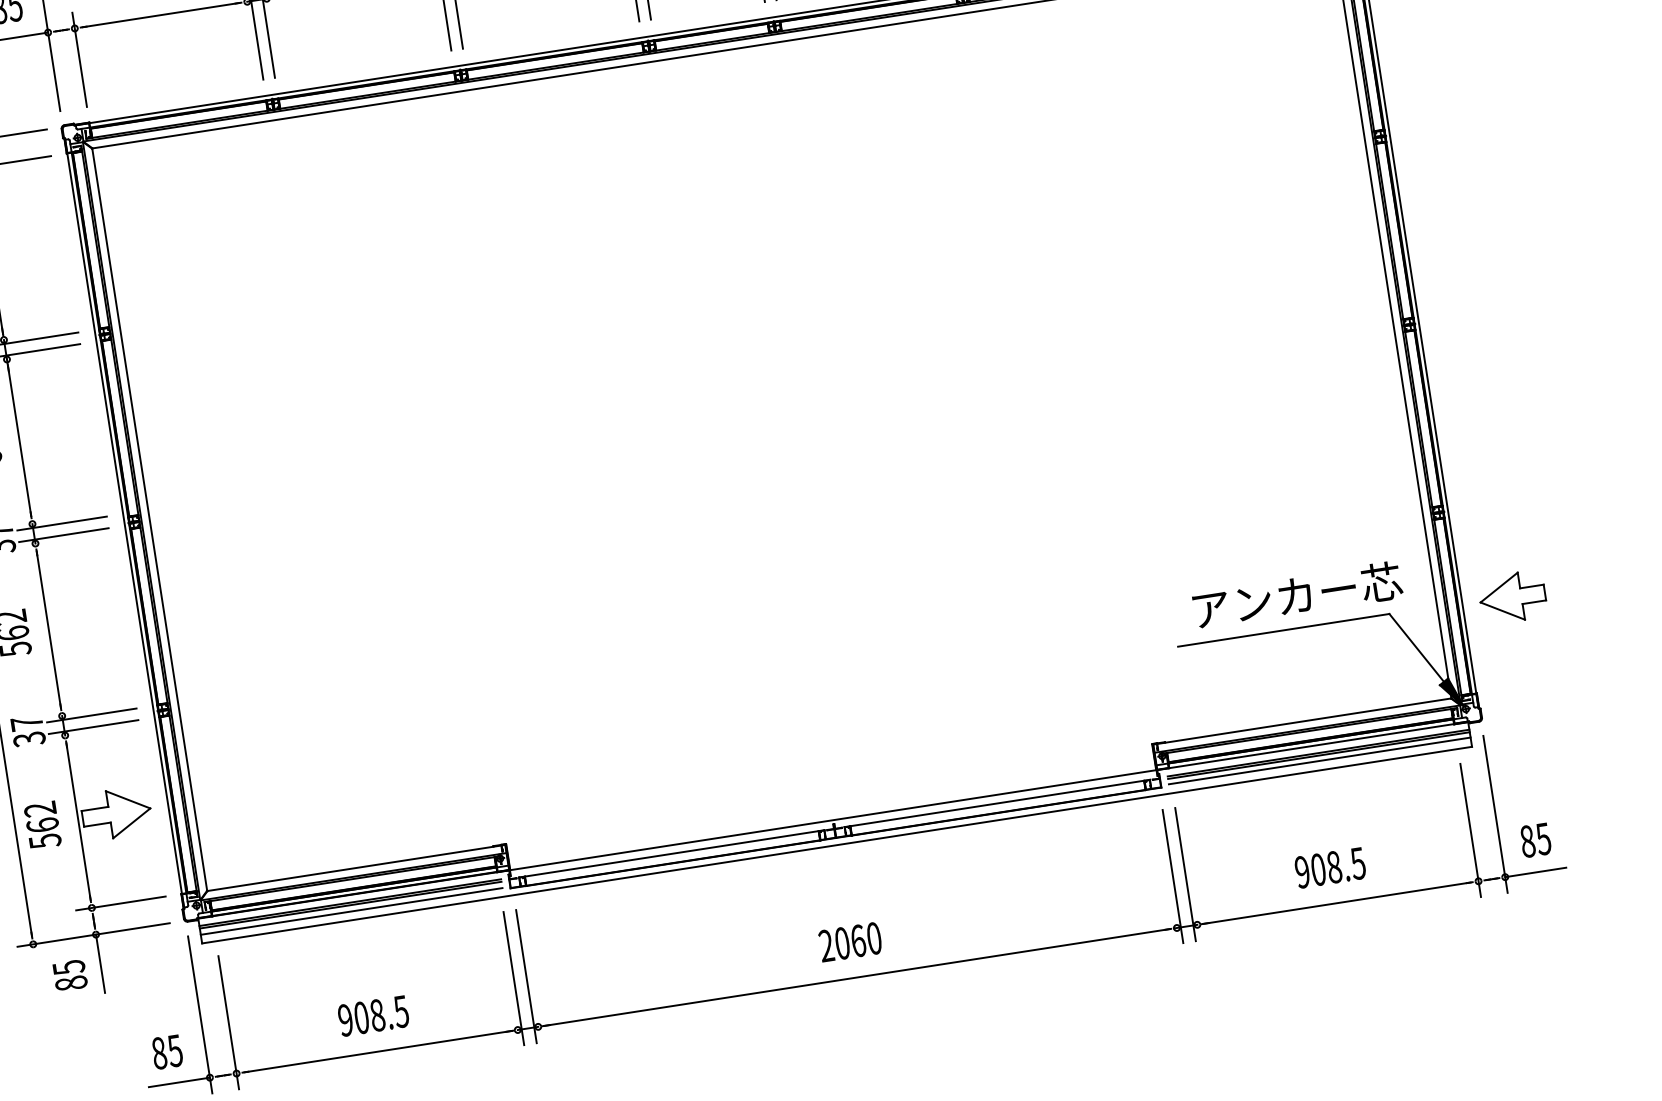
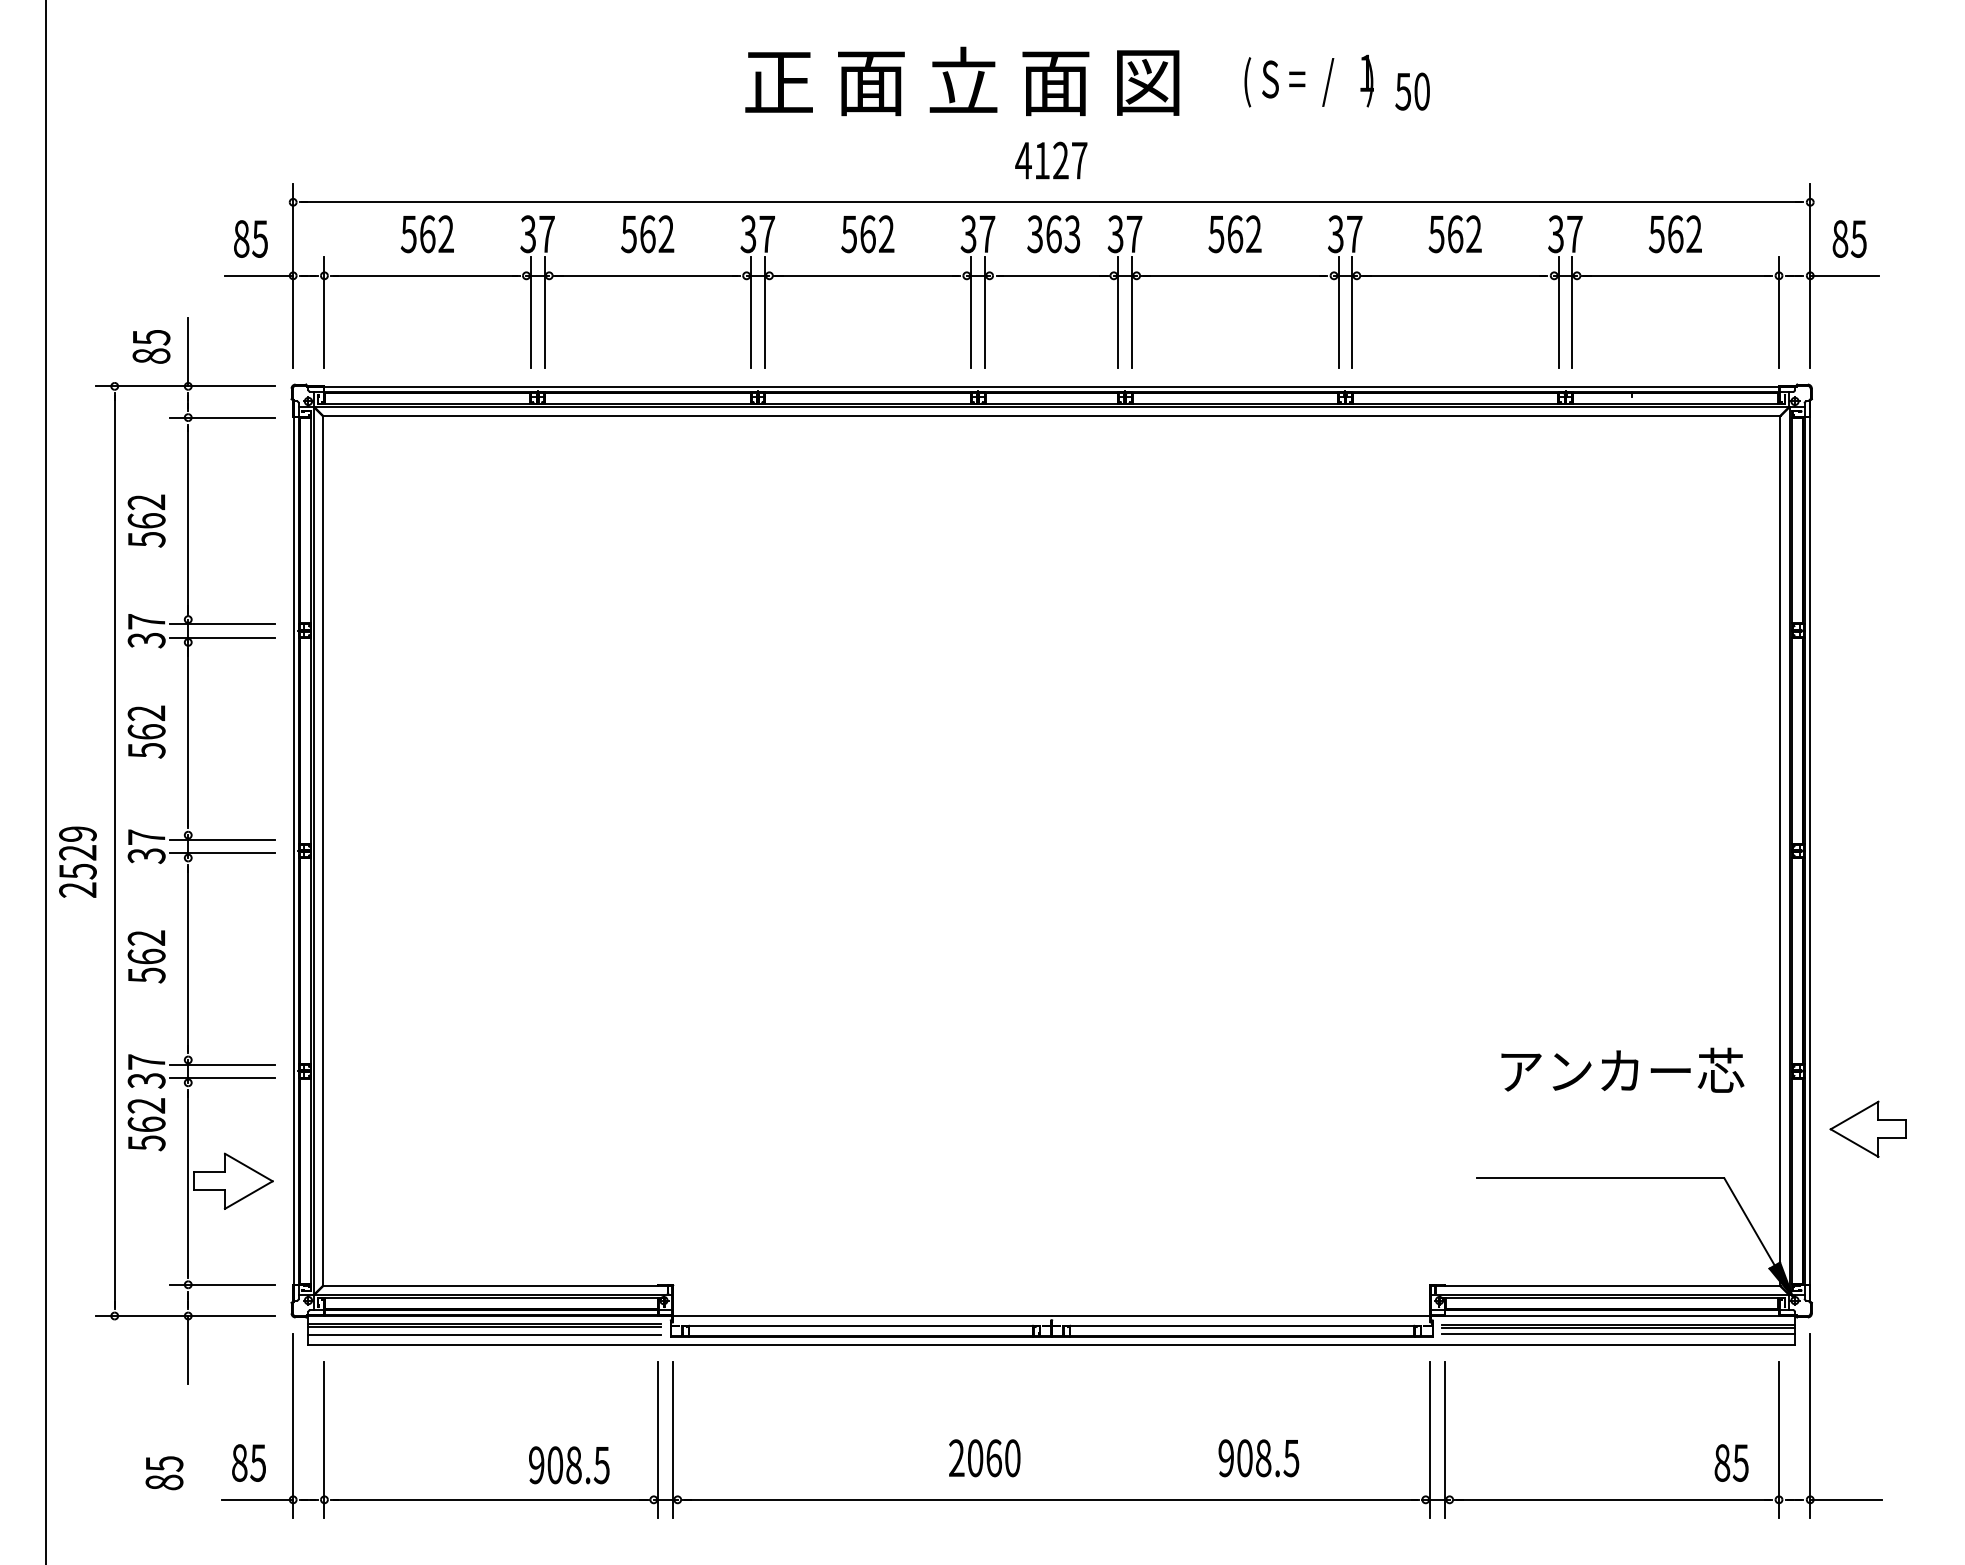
text: (1297, 594) -> (1622, 1069), moved
part: (1511, 596) -> (1867, 1128), moved
text: (42, 825) -> (146, 1124), moved
text: (1535, 839) -> (1731, 1462), moved
text: (1330, 868) -> (1258, 1458), moved
text: (850, 942) -> (984, 1458), moved
text: (70, 975) -> (164, 1473), moved
text: (373, 1016) -> (569, 1465), moved

